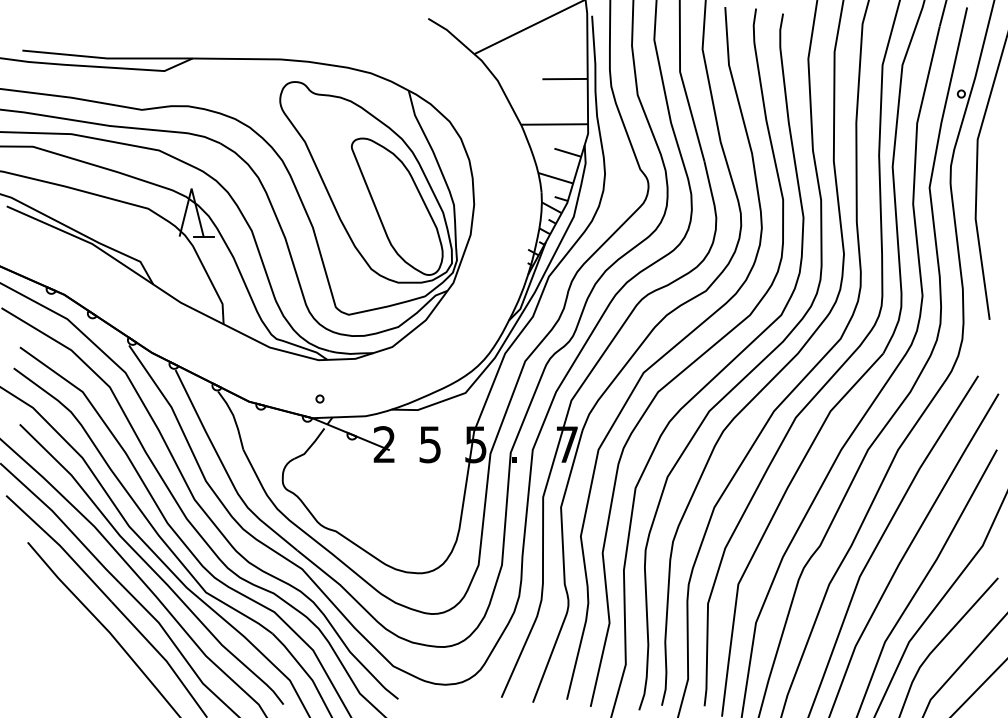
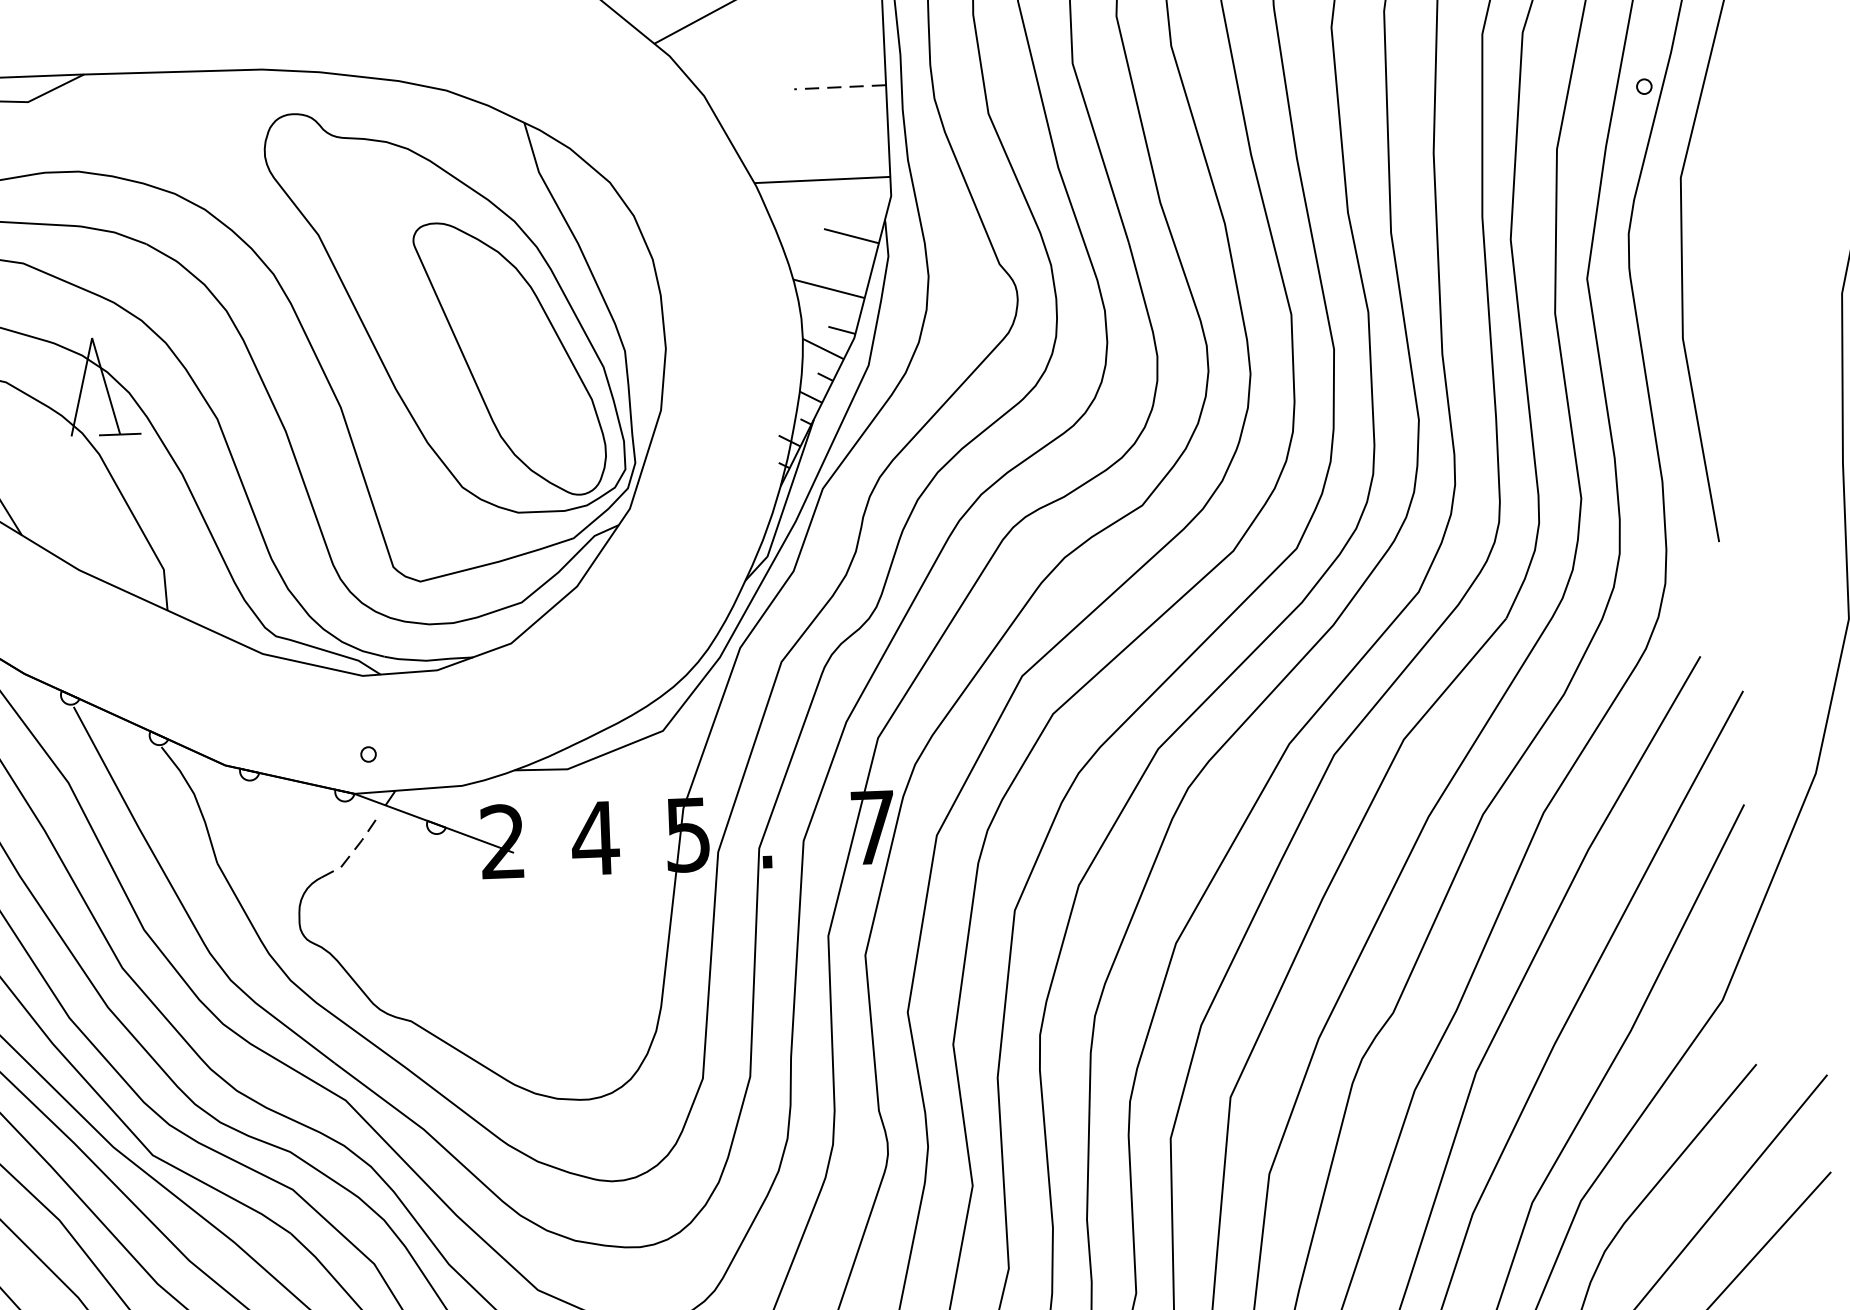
line: (565, 79) -> (841, 88), solid -> dashed
text: (429, 444) -> (593, 838), 5 -> 4
line: (311, 445) -> (354, 849), solid -> dashed

